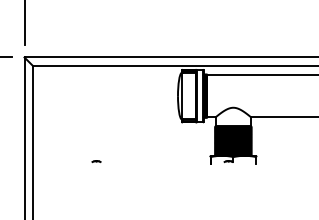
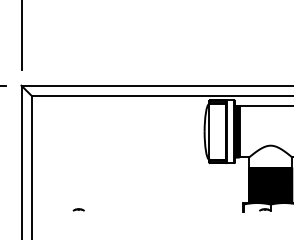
part: (96, 161) -> (78, 209), moved

